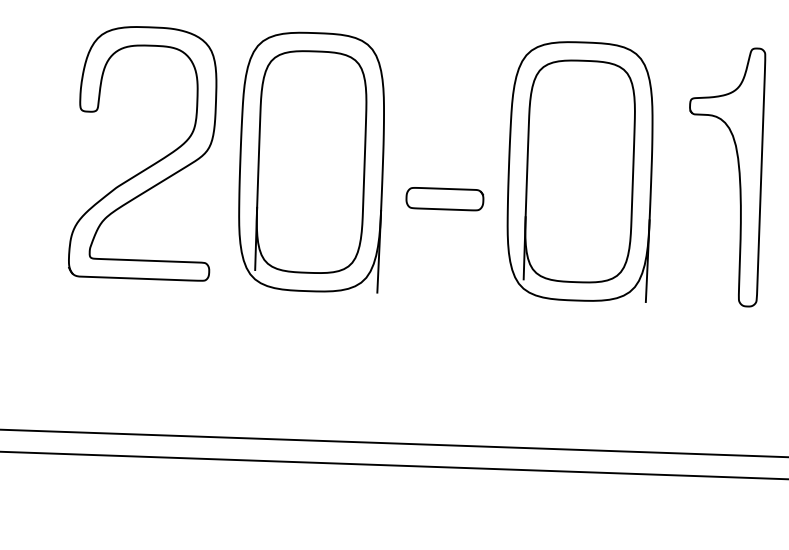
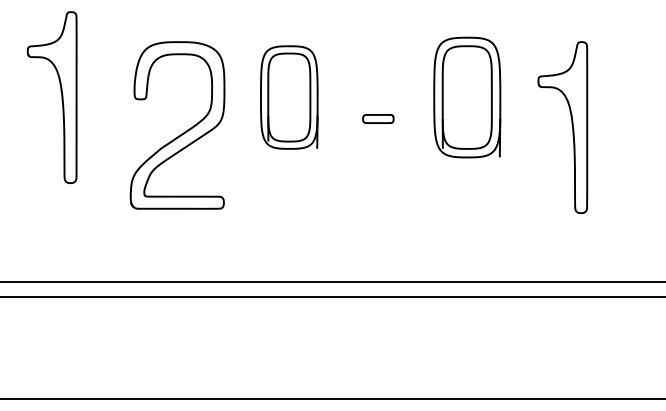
part: (312, 161) -> (289, 97), size x0.6
part: (148, 165) -> (181, 133), moved
part: (580, 171) -> (467, 97), size x0.7
part: (737, 172) -> (571, 124), moved
part: (445, 198) -> (378, 118), size x0.6

